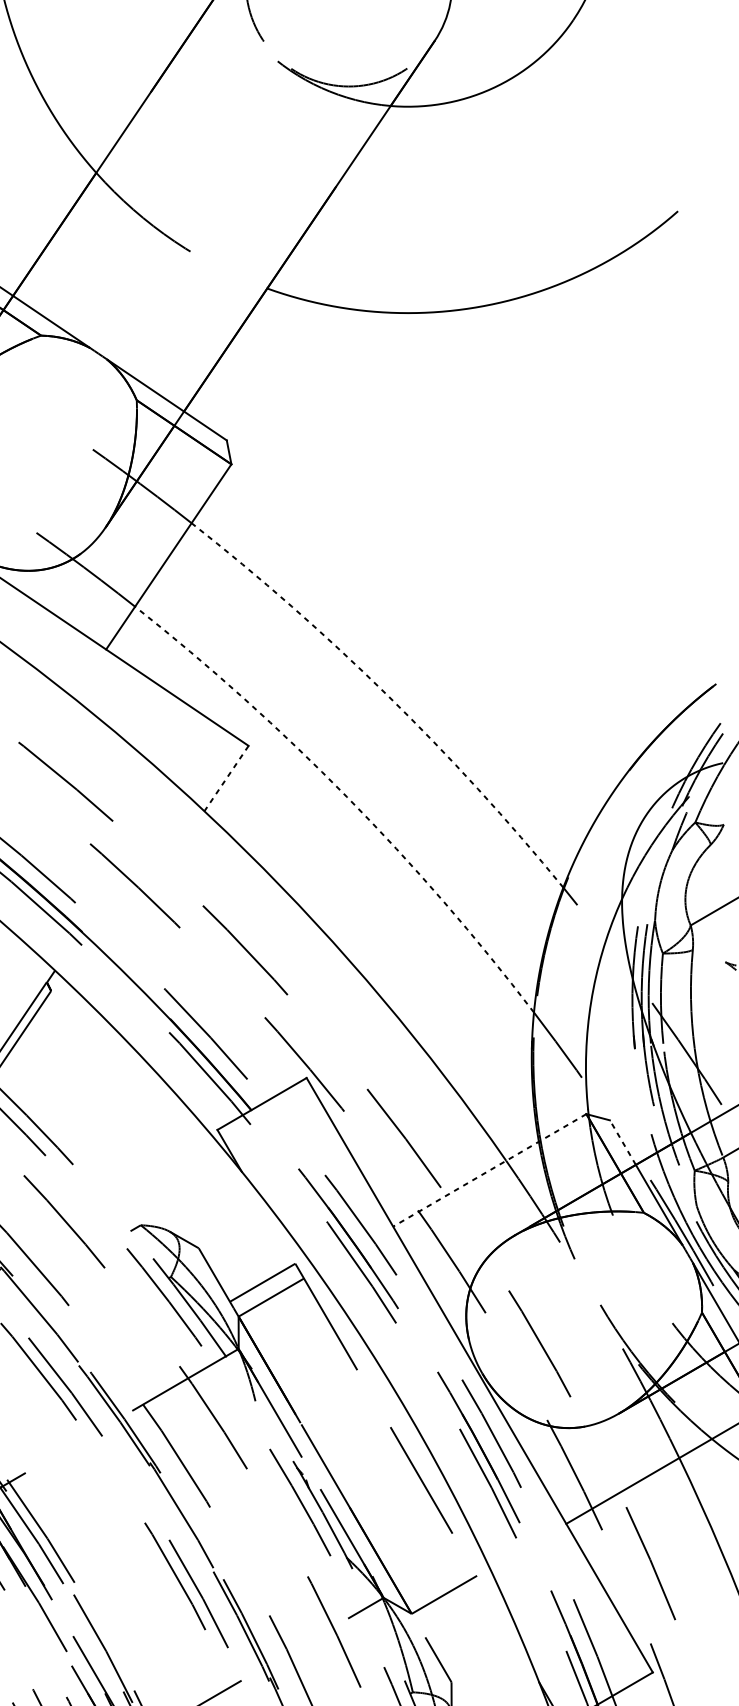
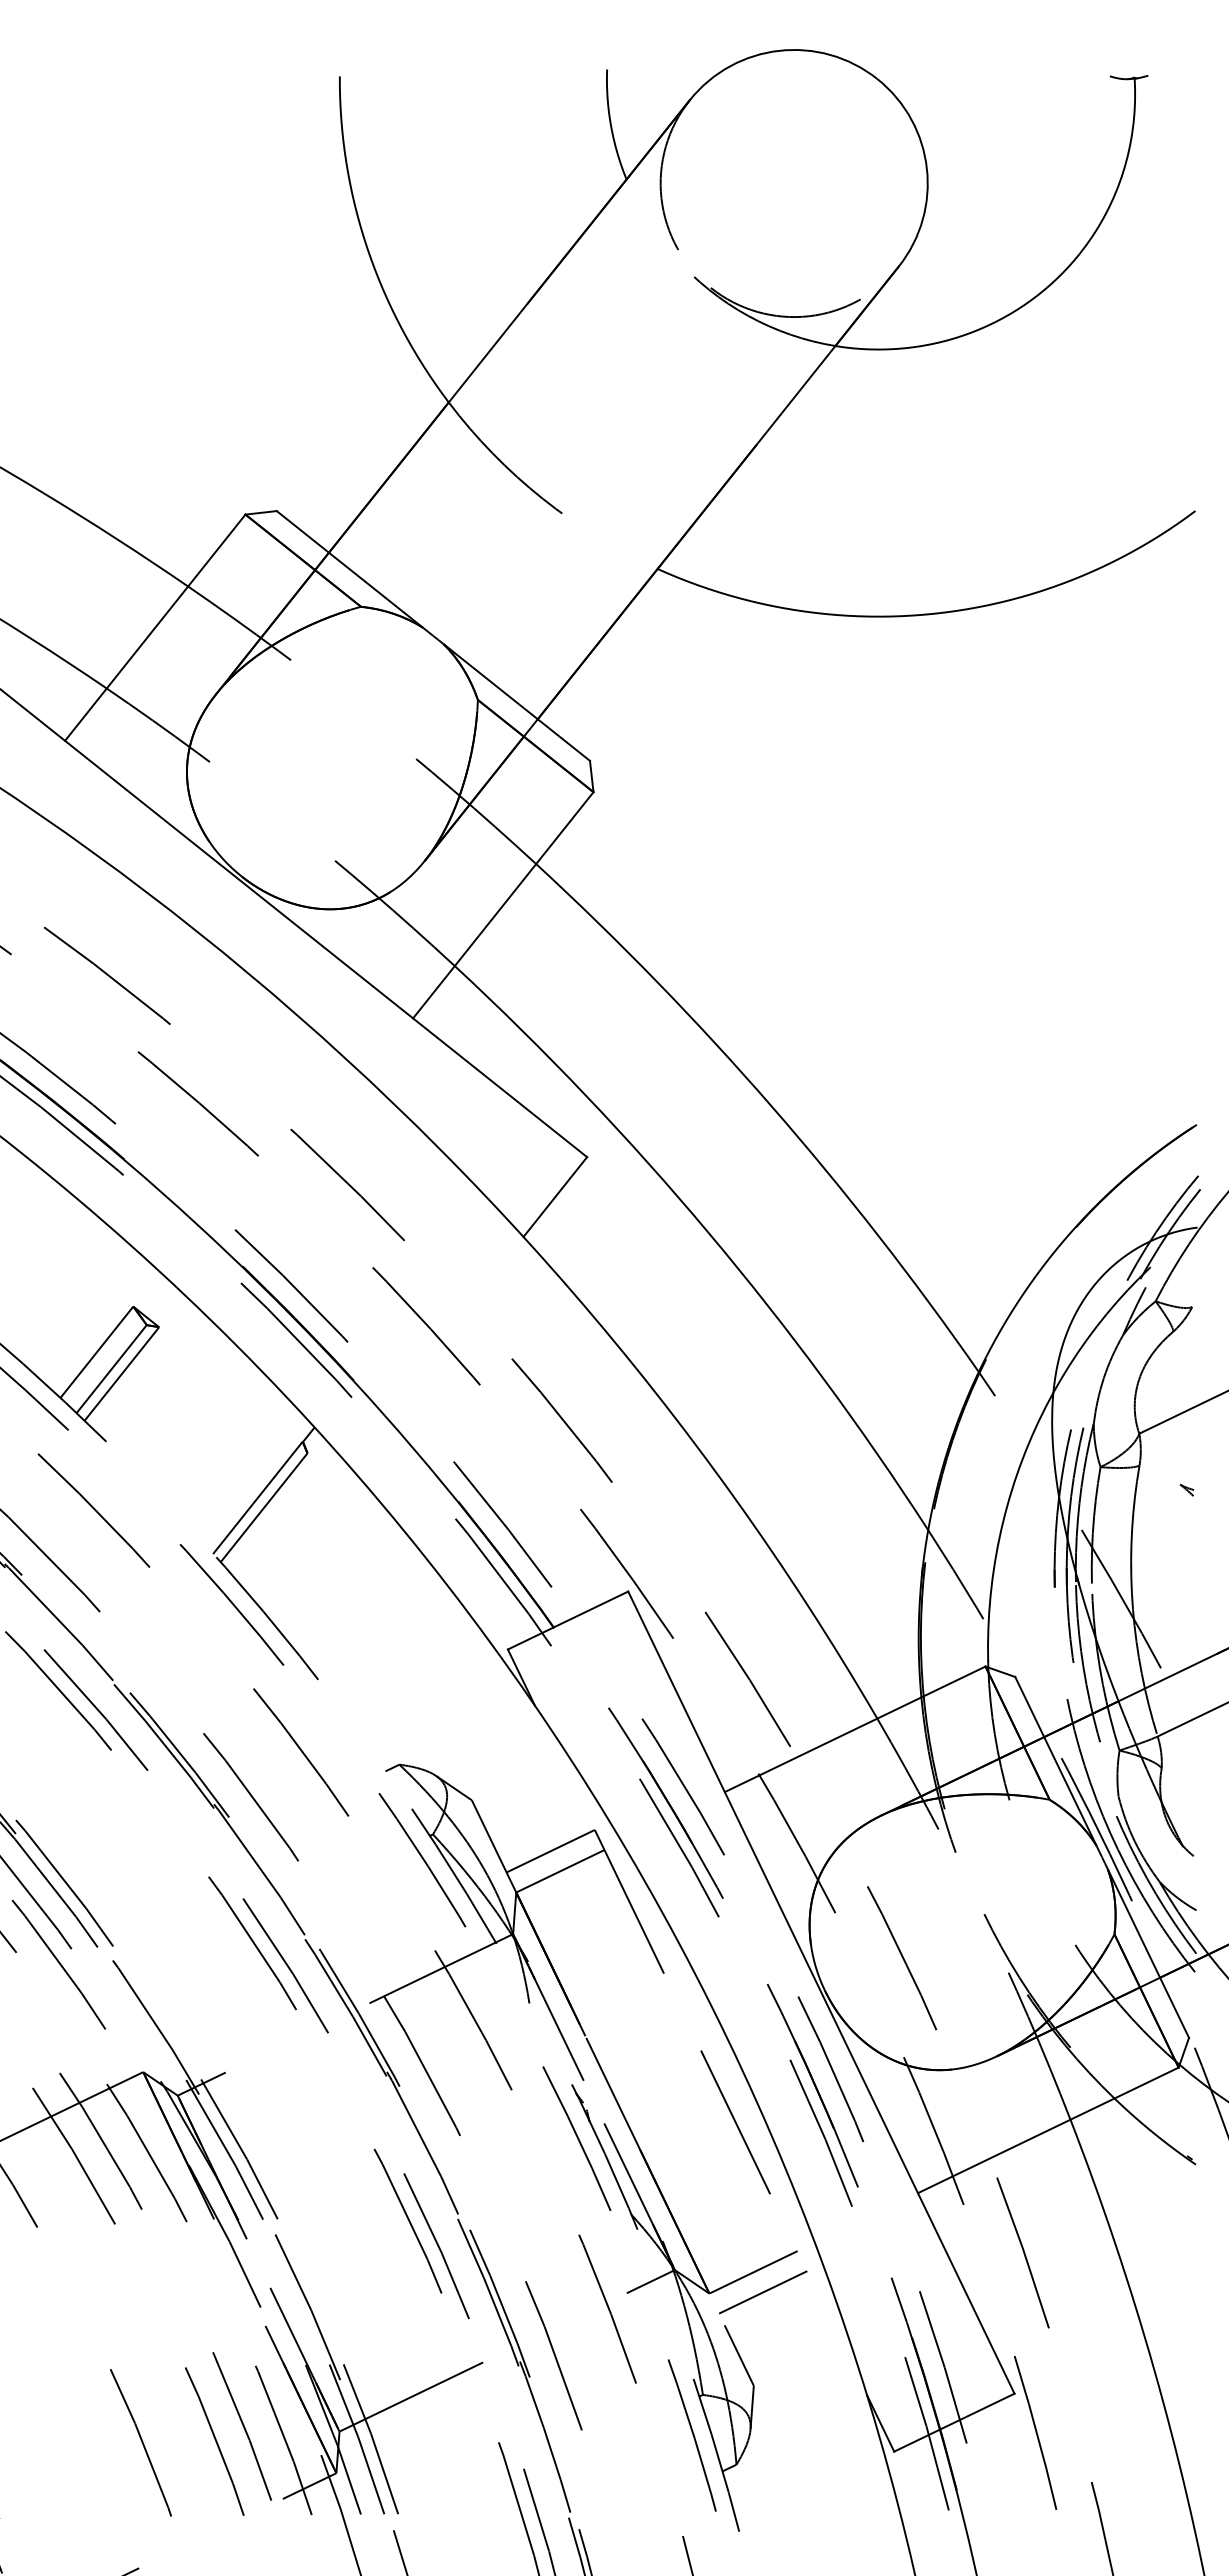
arc: (387, 695) -> (771, 1106), dashed -> solid
line: (226, 778) -> (555, 1197), dashed -> solid
arc: (347, 797) -> (709, 1233), dashed -> solid
line: (622, 1142) -> (1029, 1706), dashed -> solid
line: (490, 1170) -> (855, 1729), dashed -> solid
line: (453, 1609) -> (763, 2292), added

